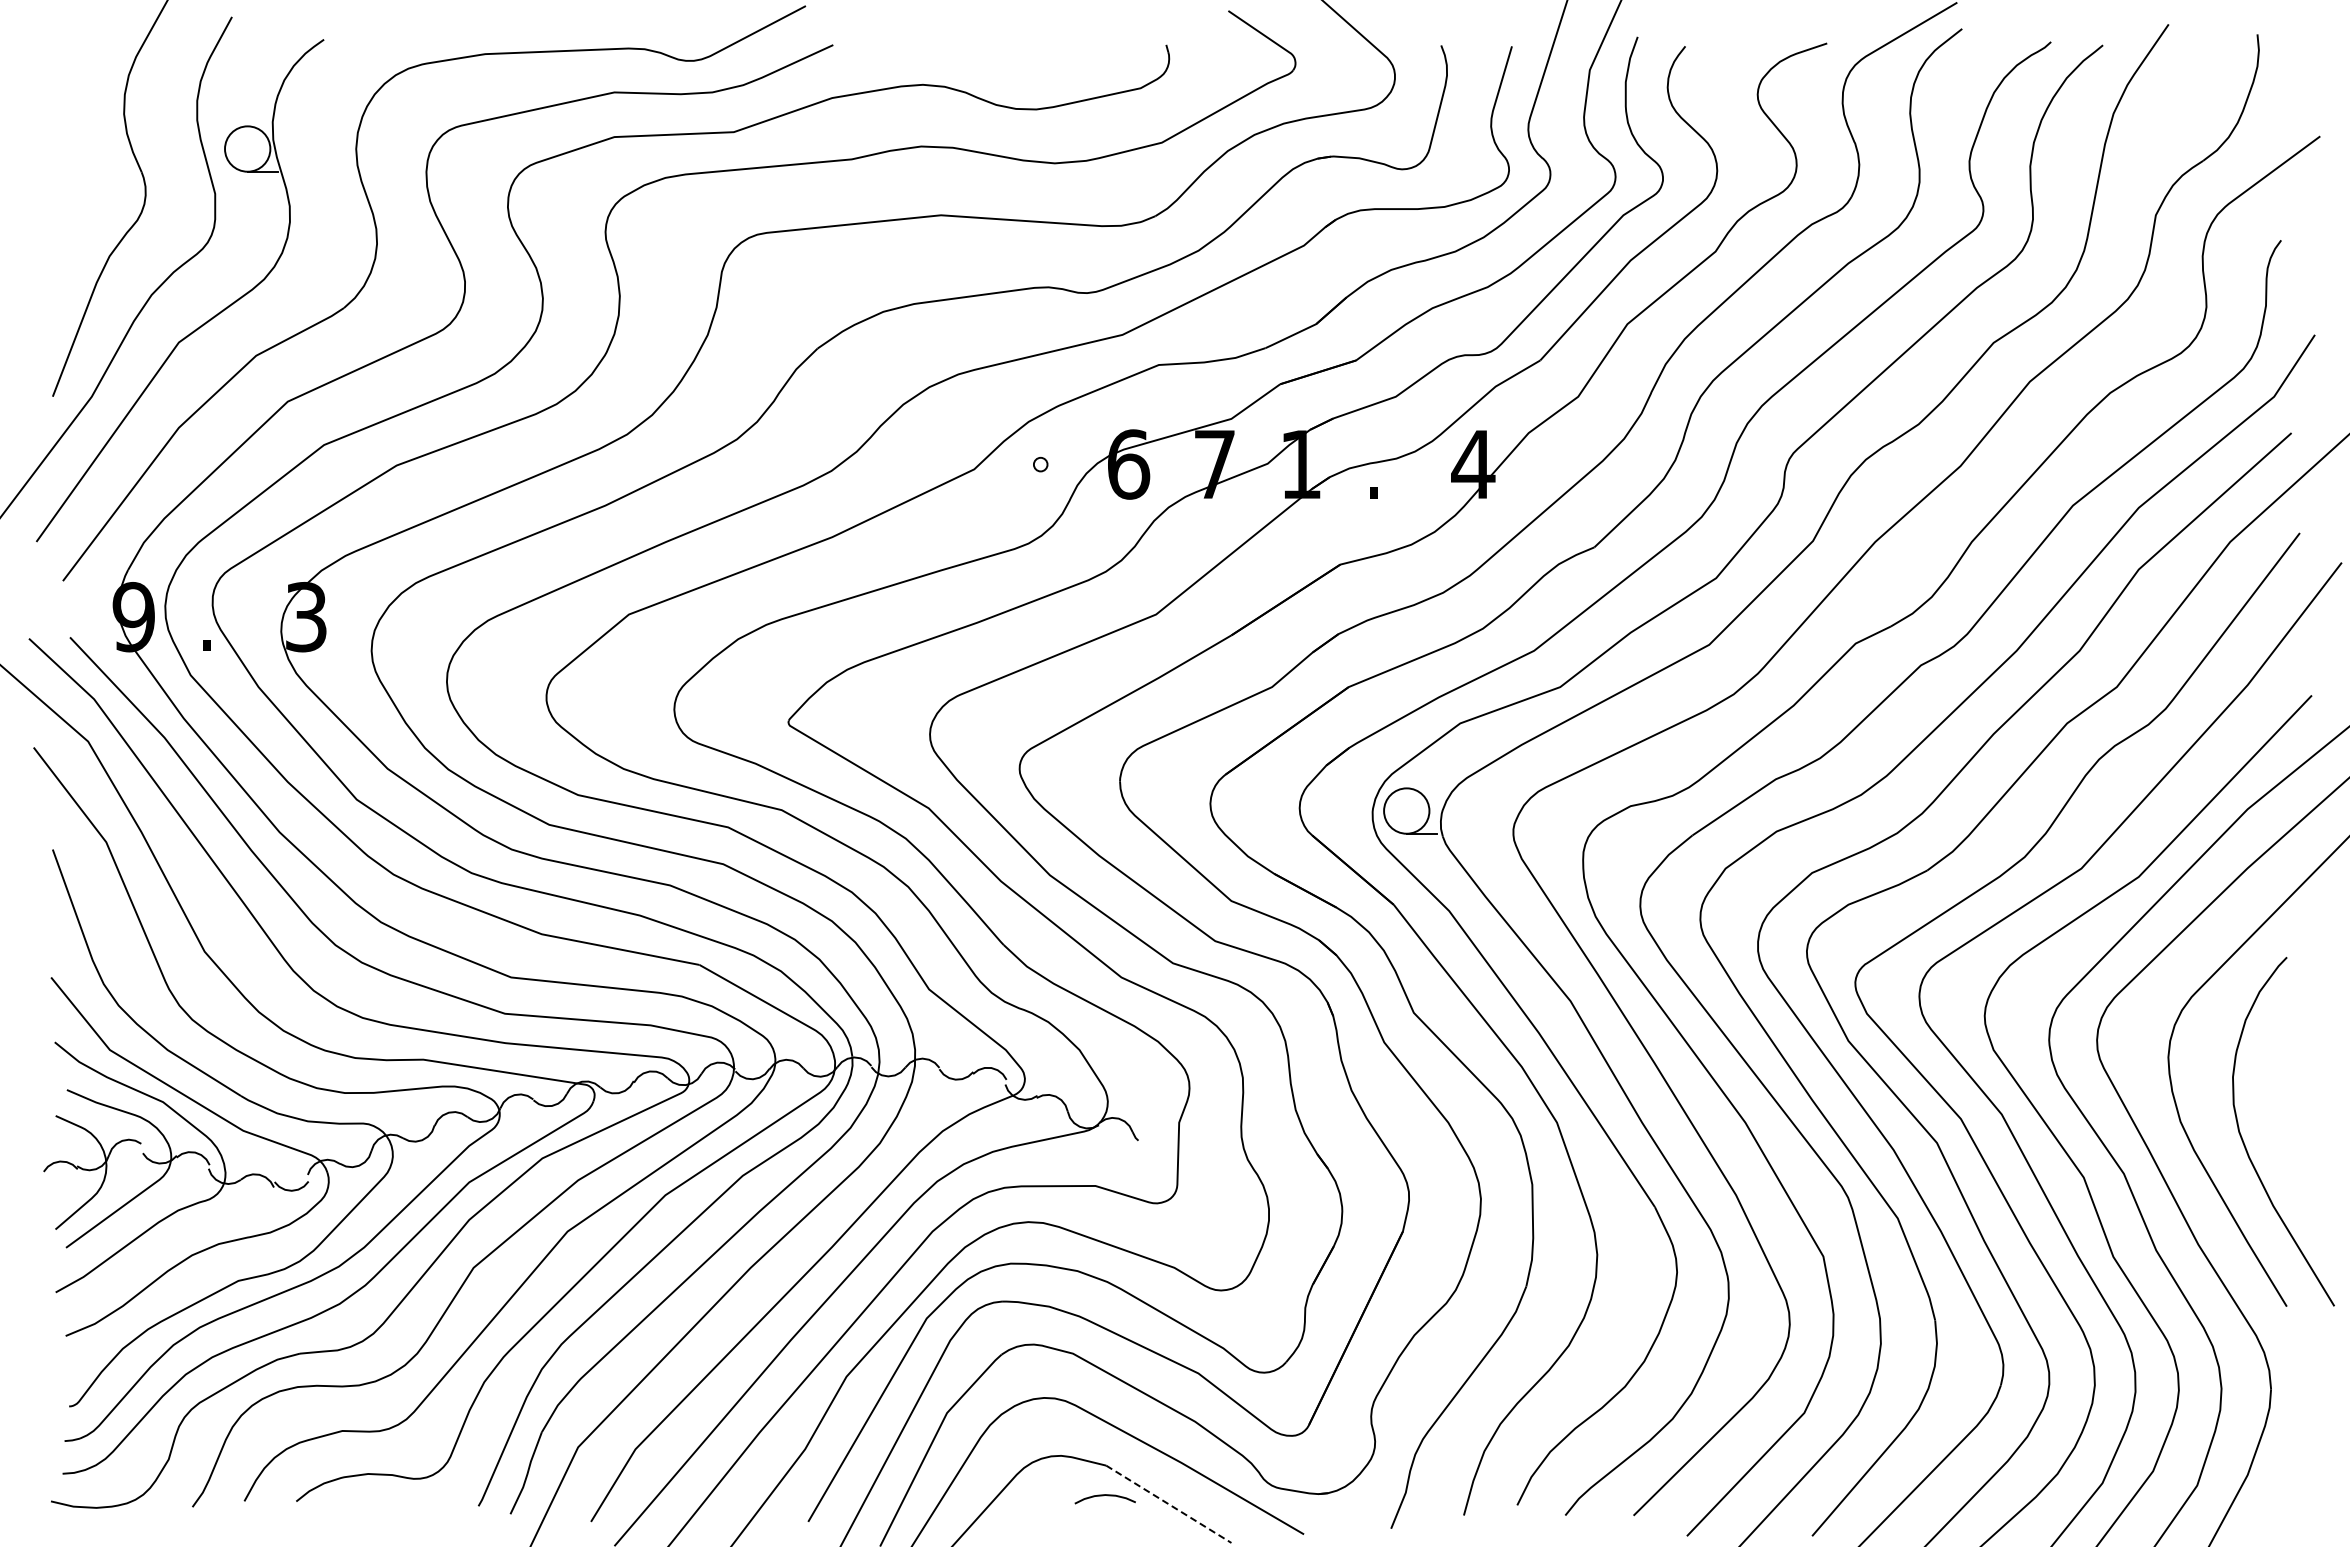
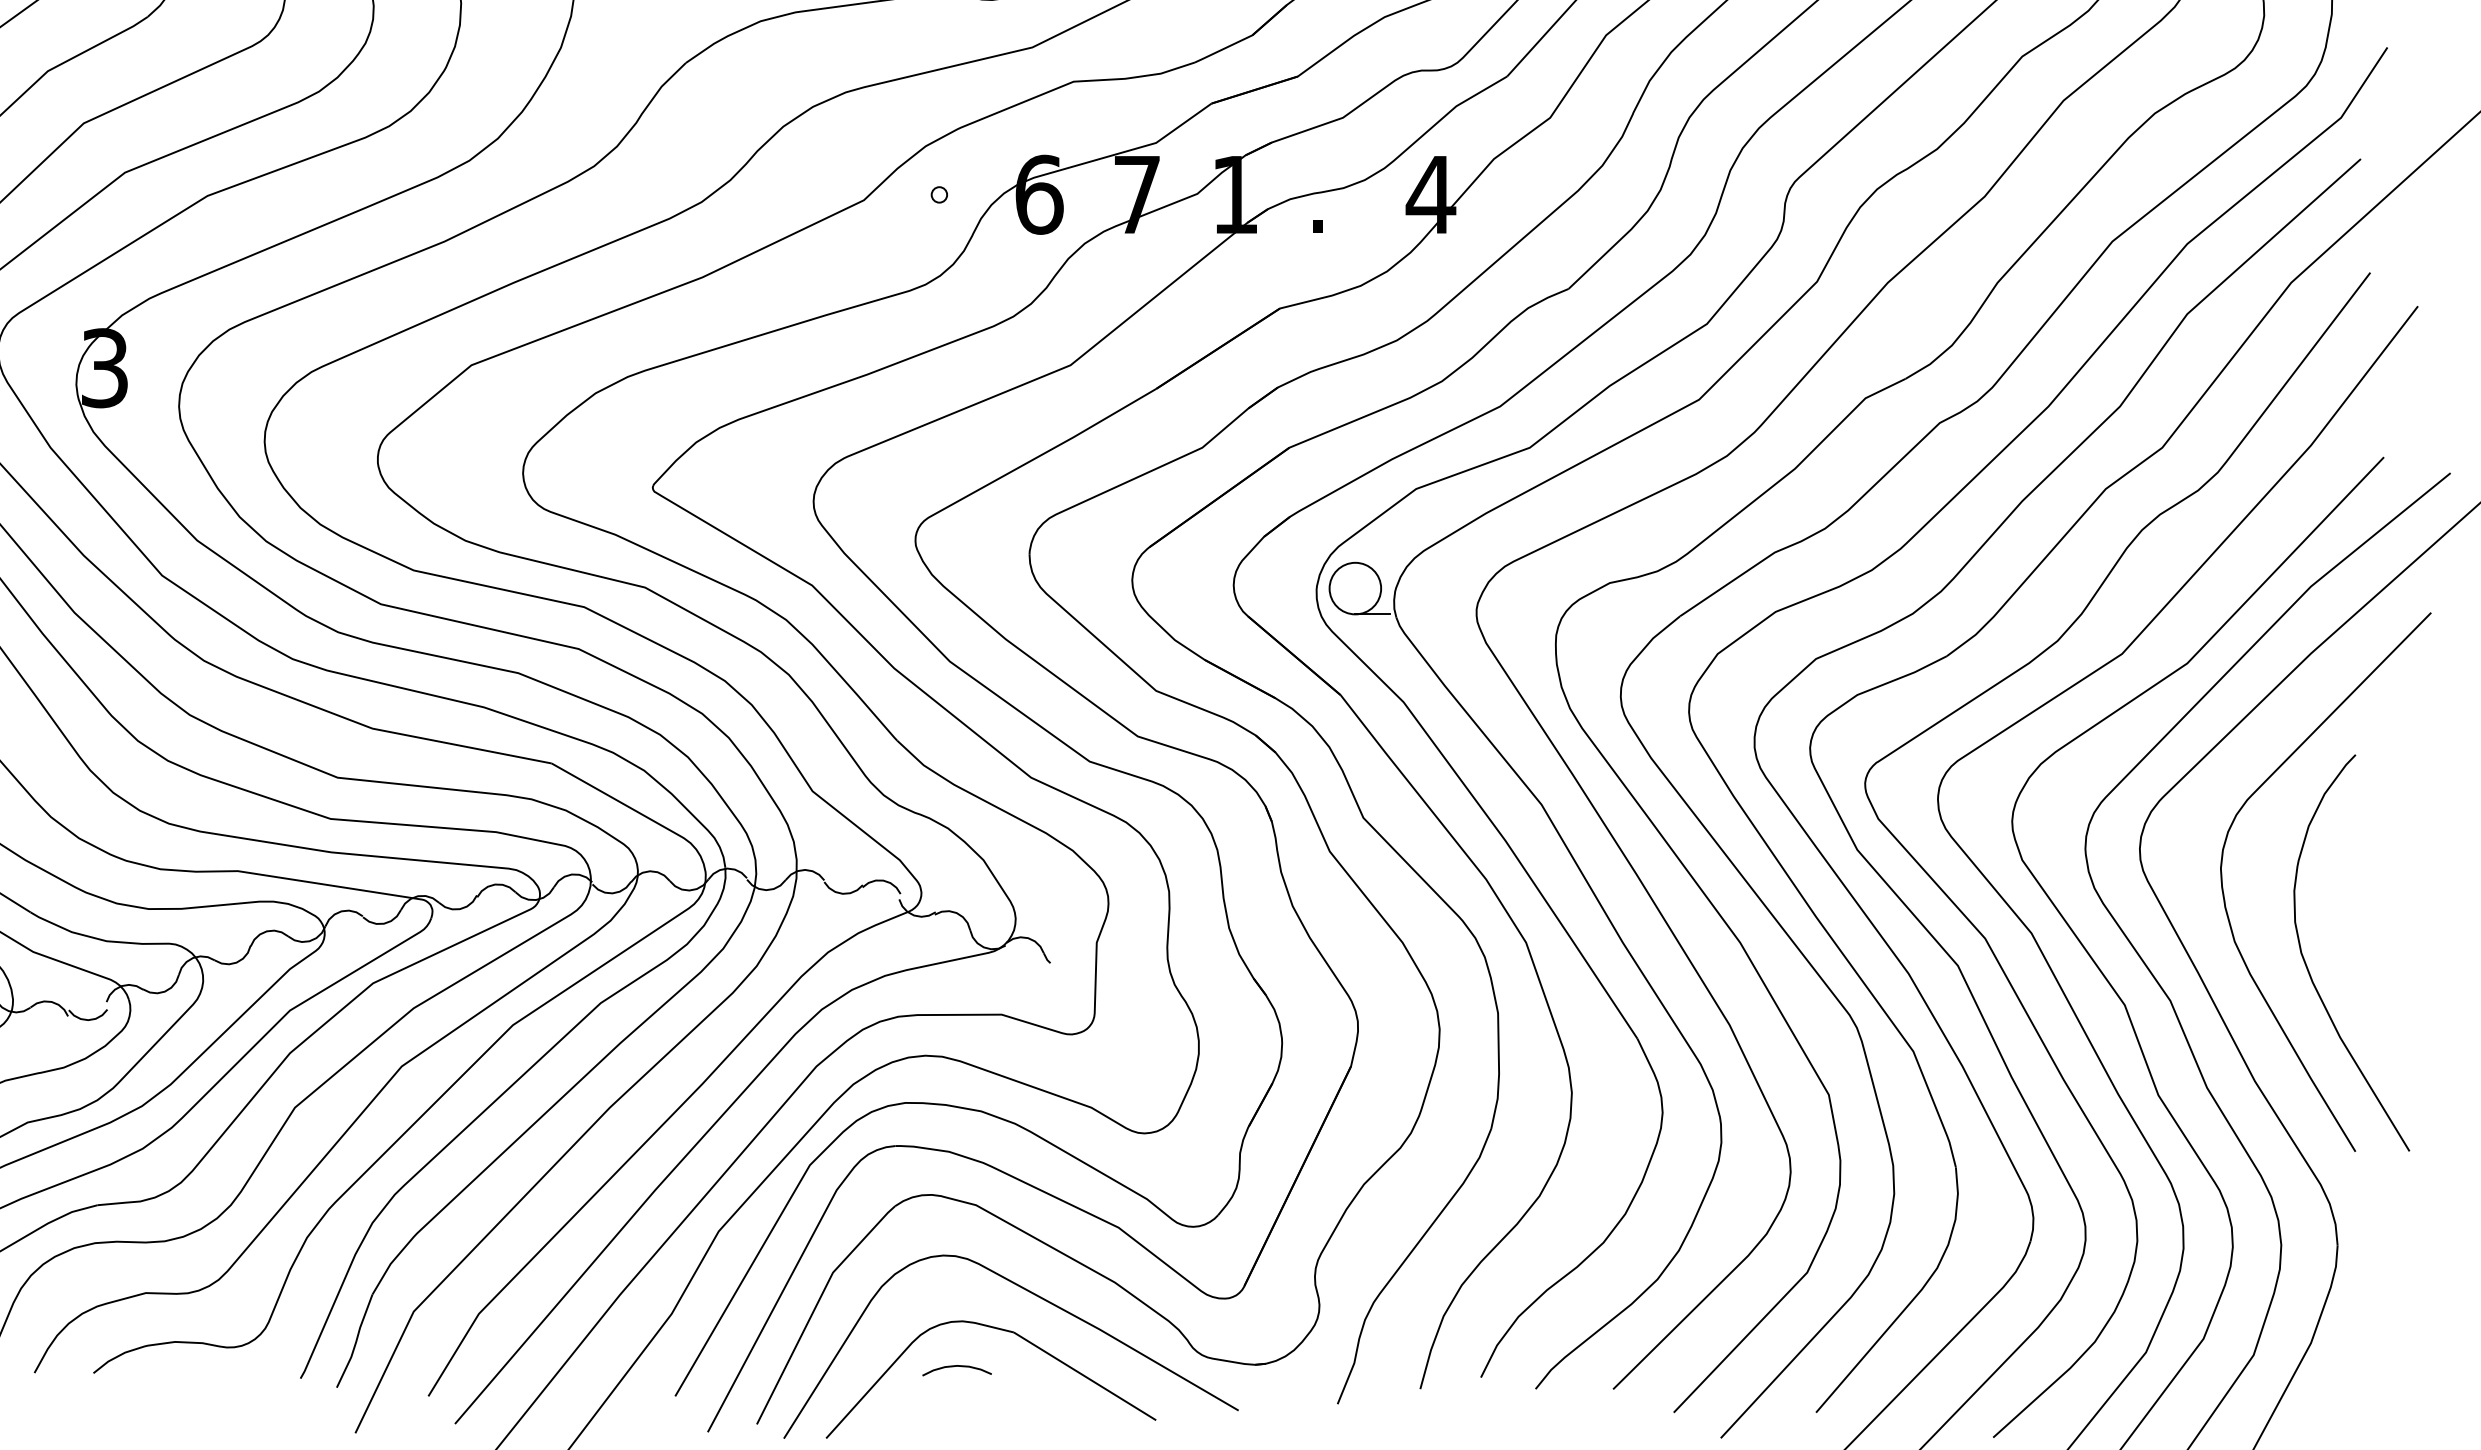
curve: (1103, 1496) -> (955, 1367), moved
line: (1168, 1504) -> (1084, 1376), dashed -> solid

